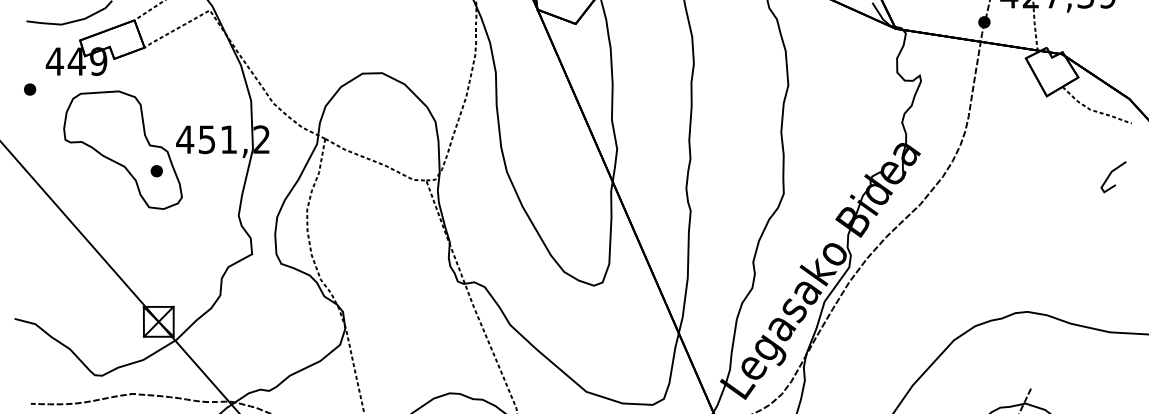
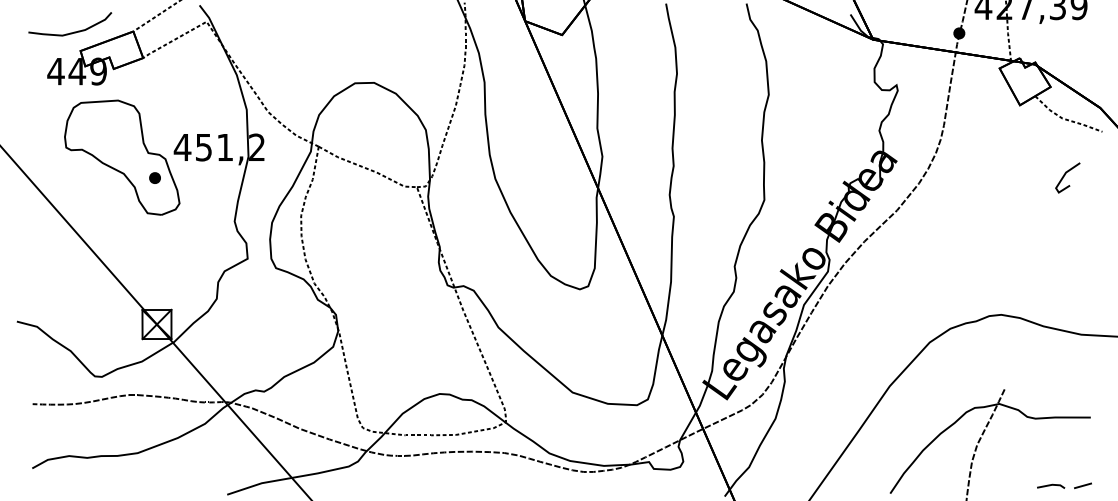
part: (29, 89) -> (31, 98), removed
line: (1111, 174) -> (1065, 175), moved

